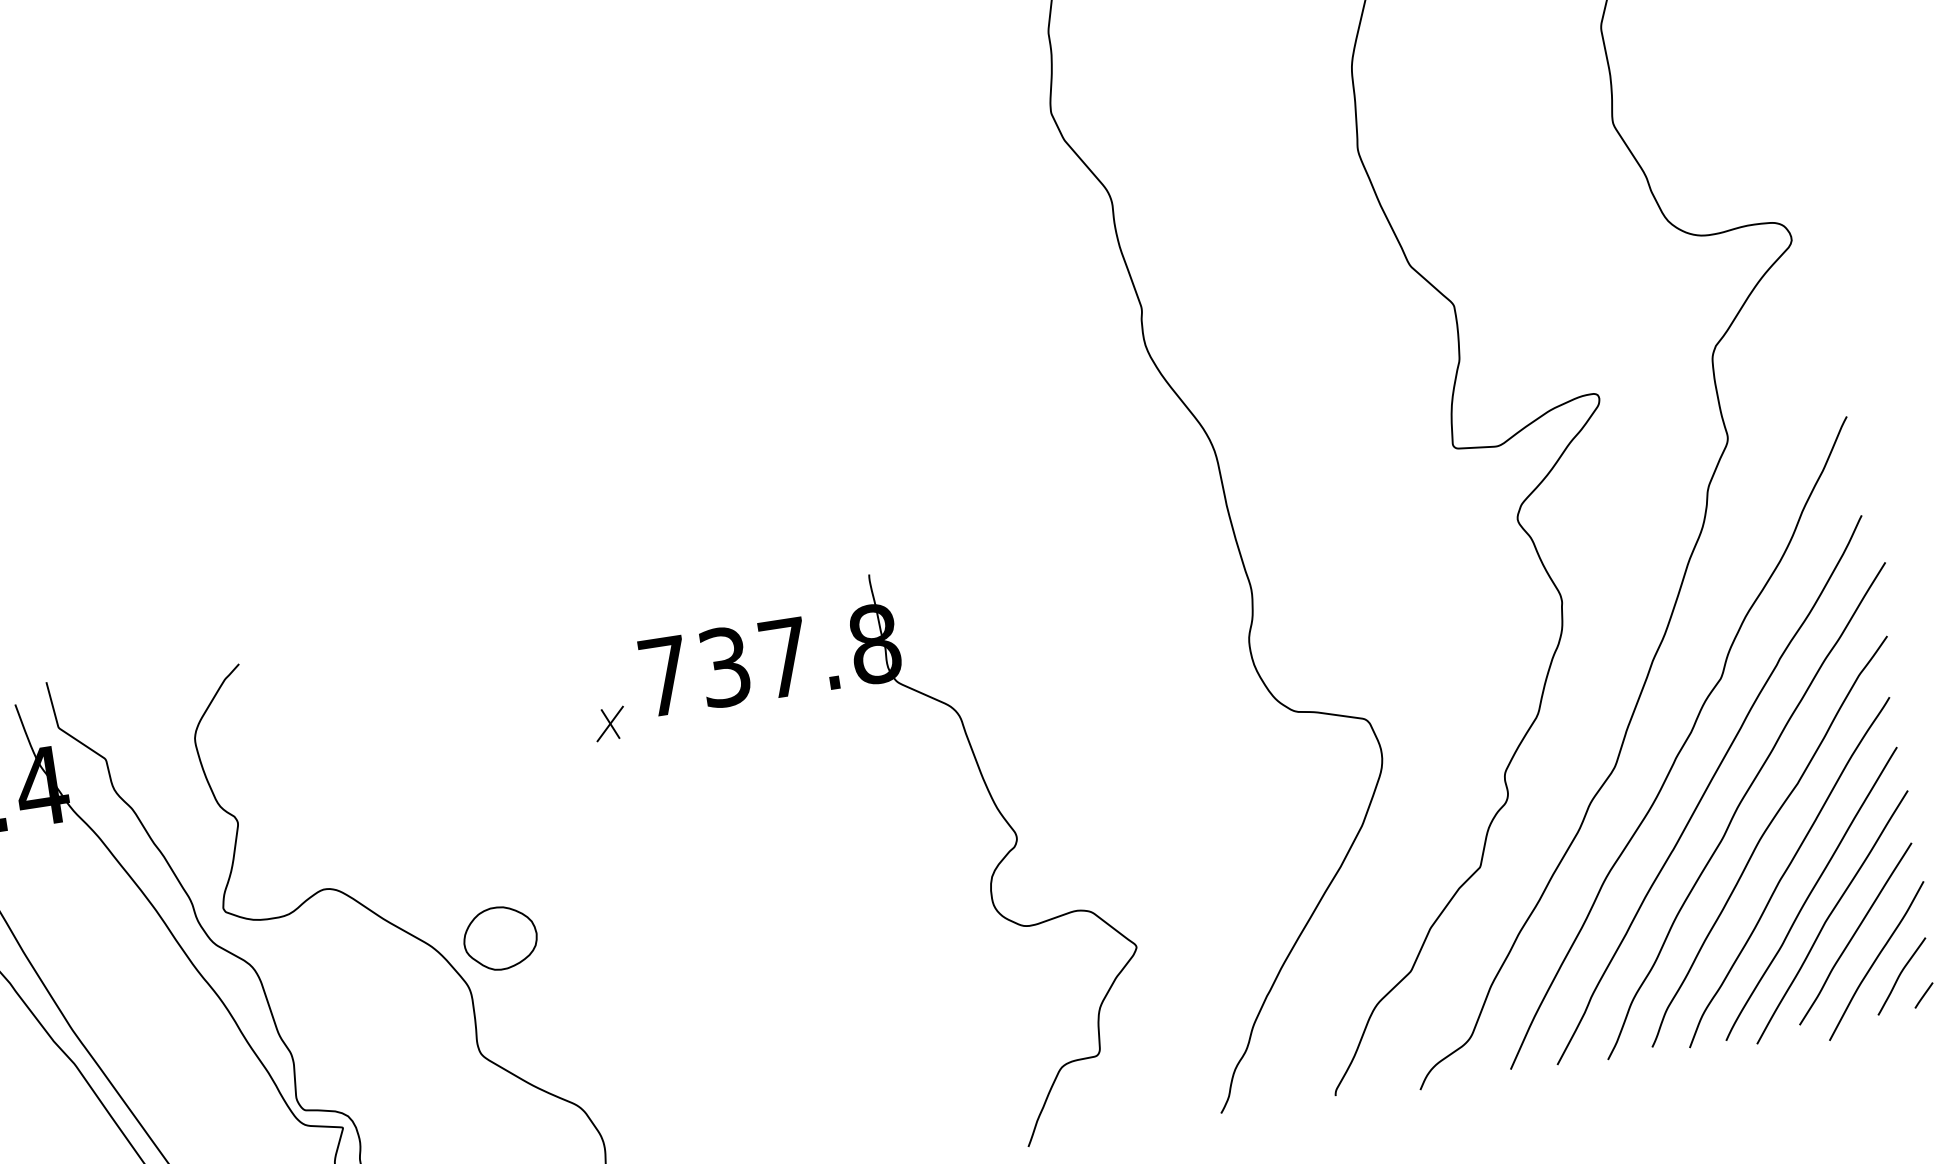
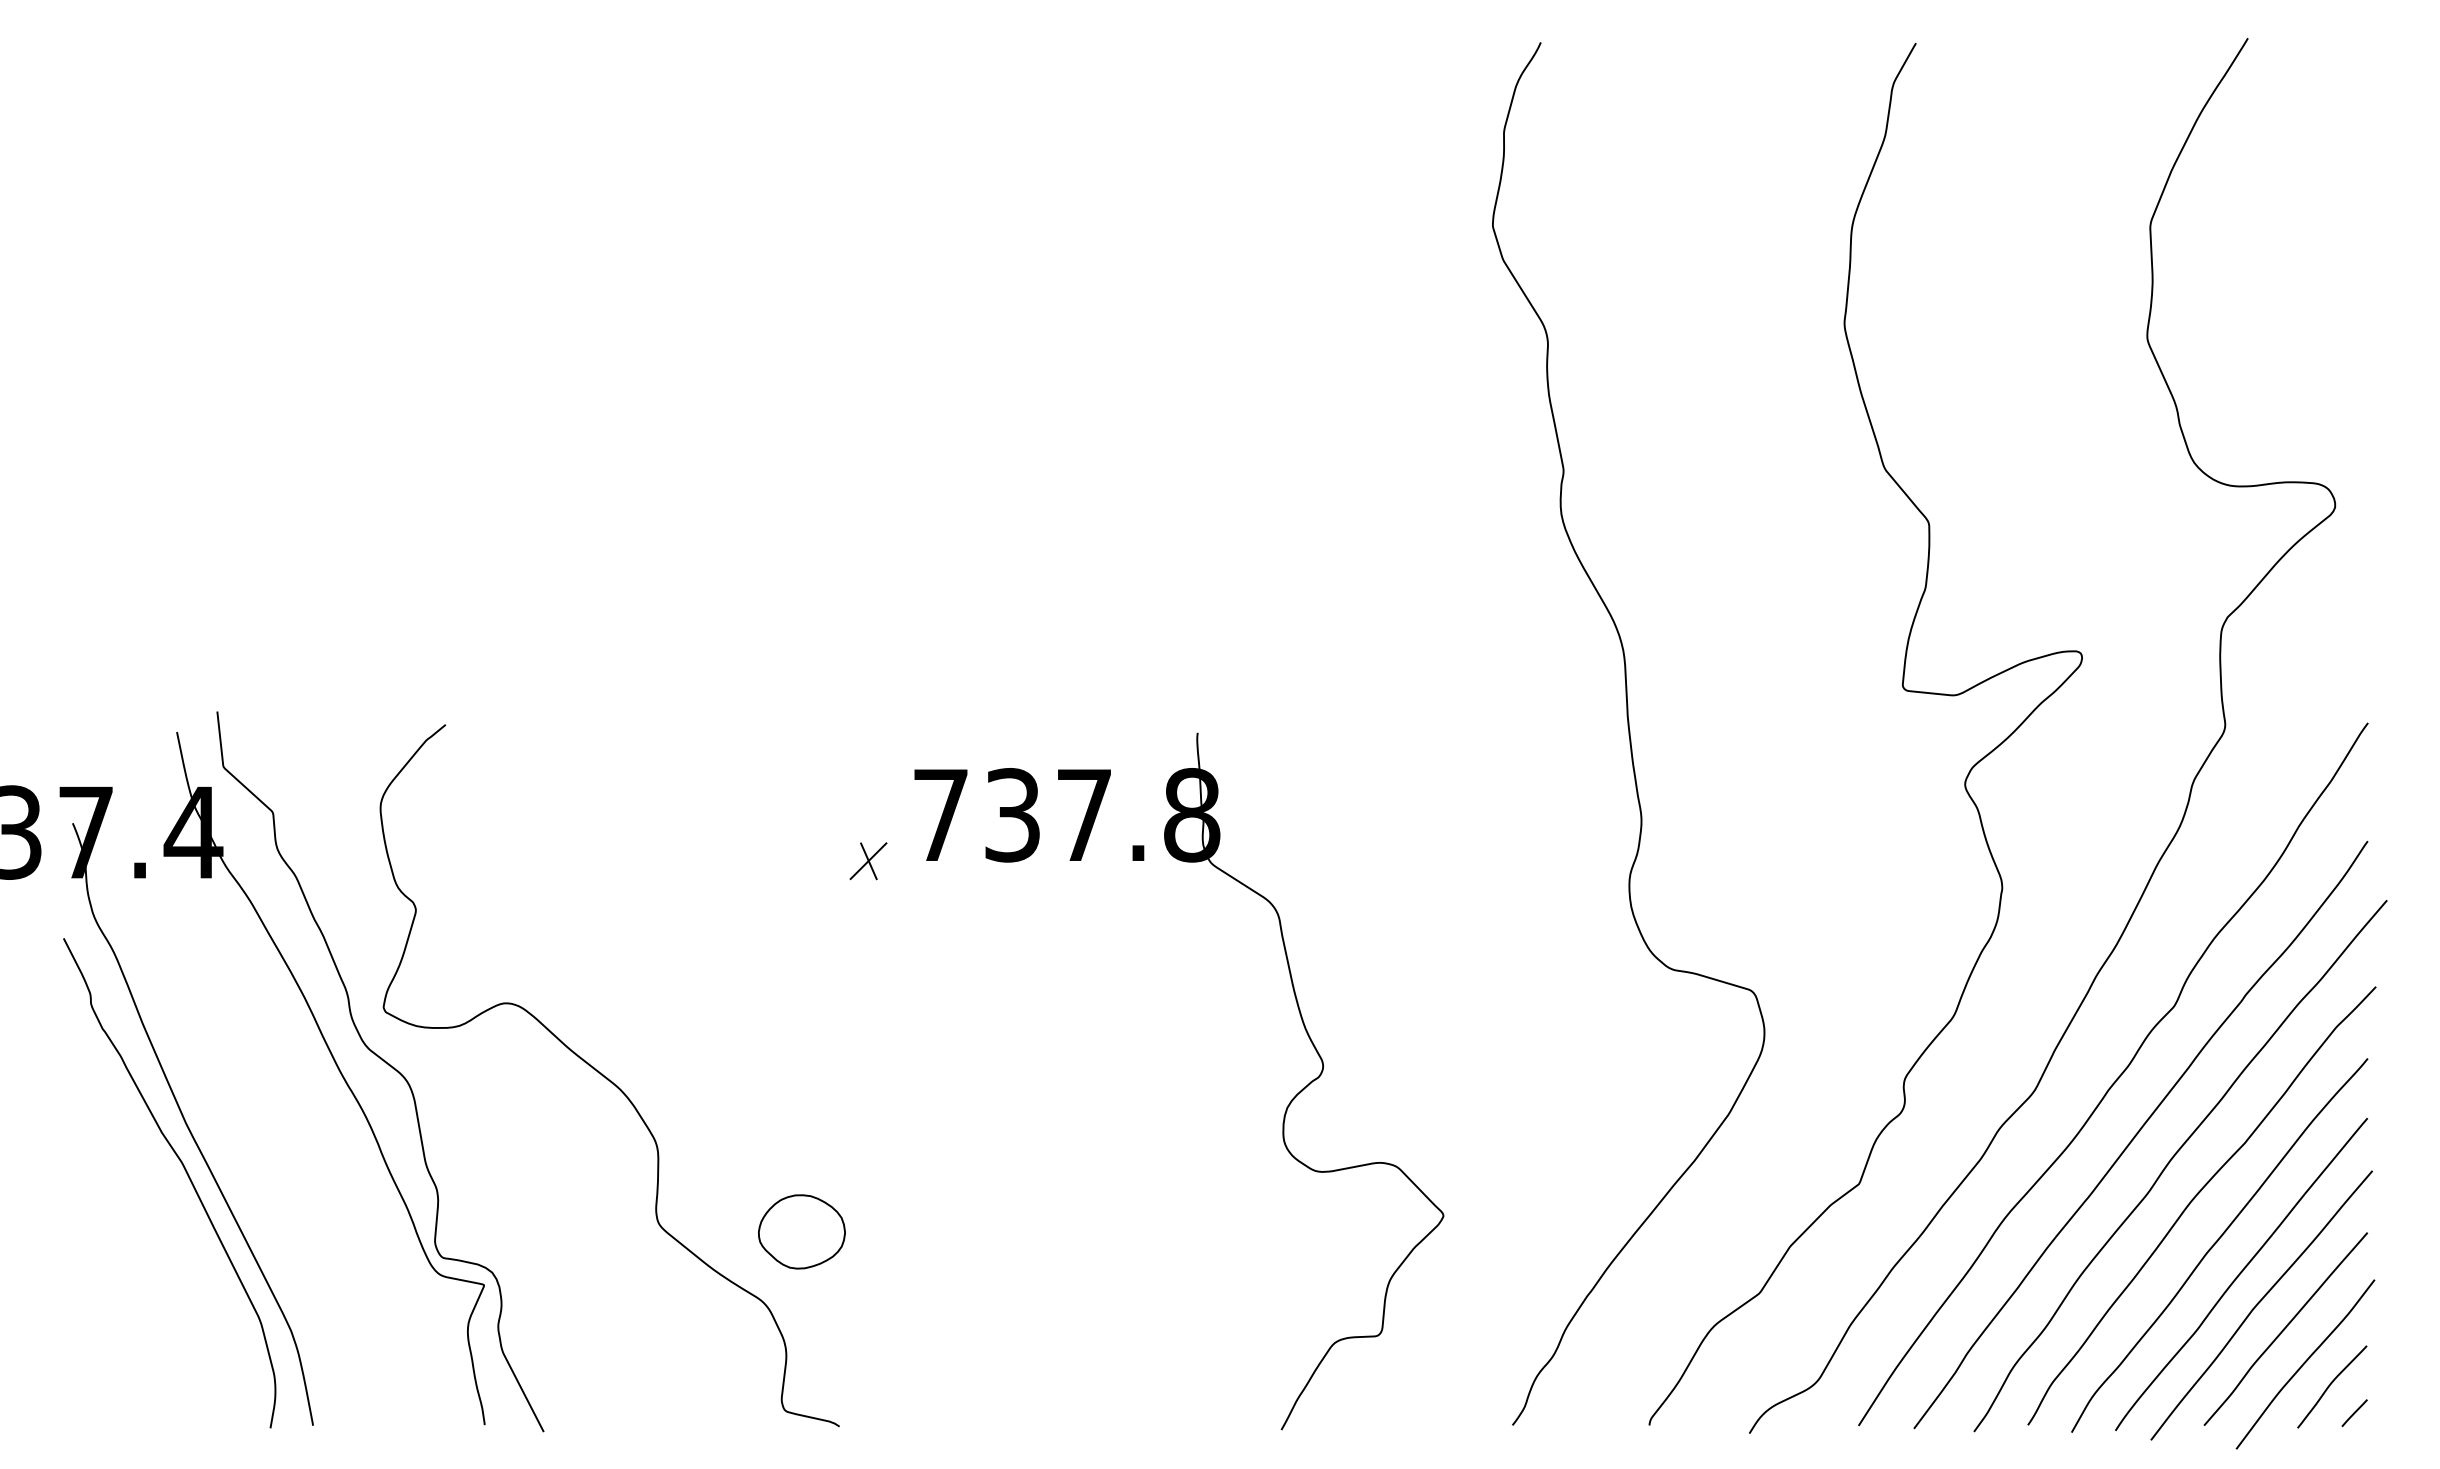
part: (500, 938) -> (801, 1231), moved

